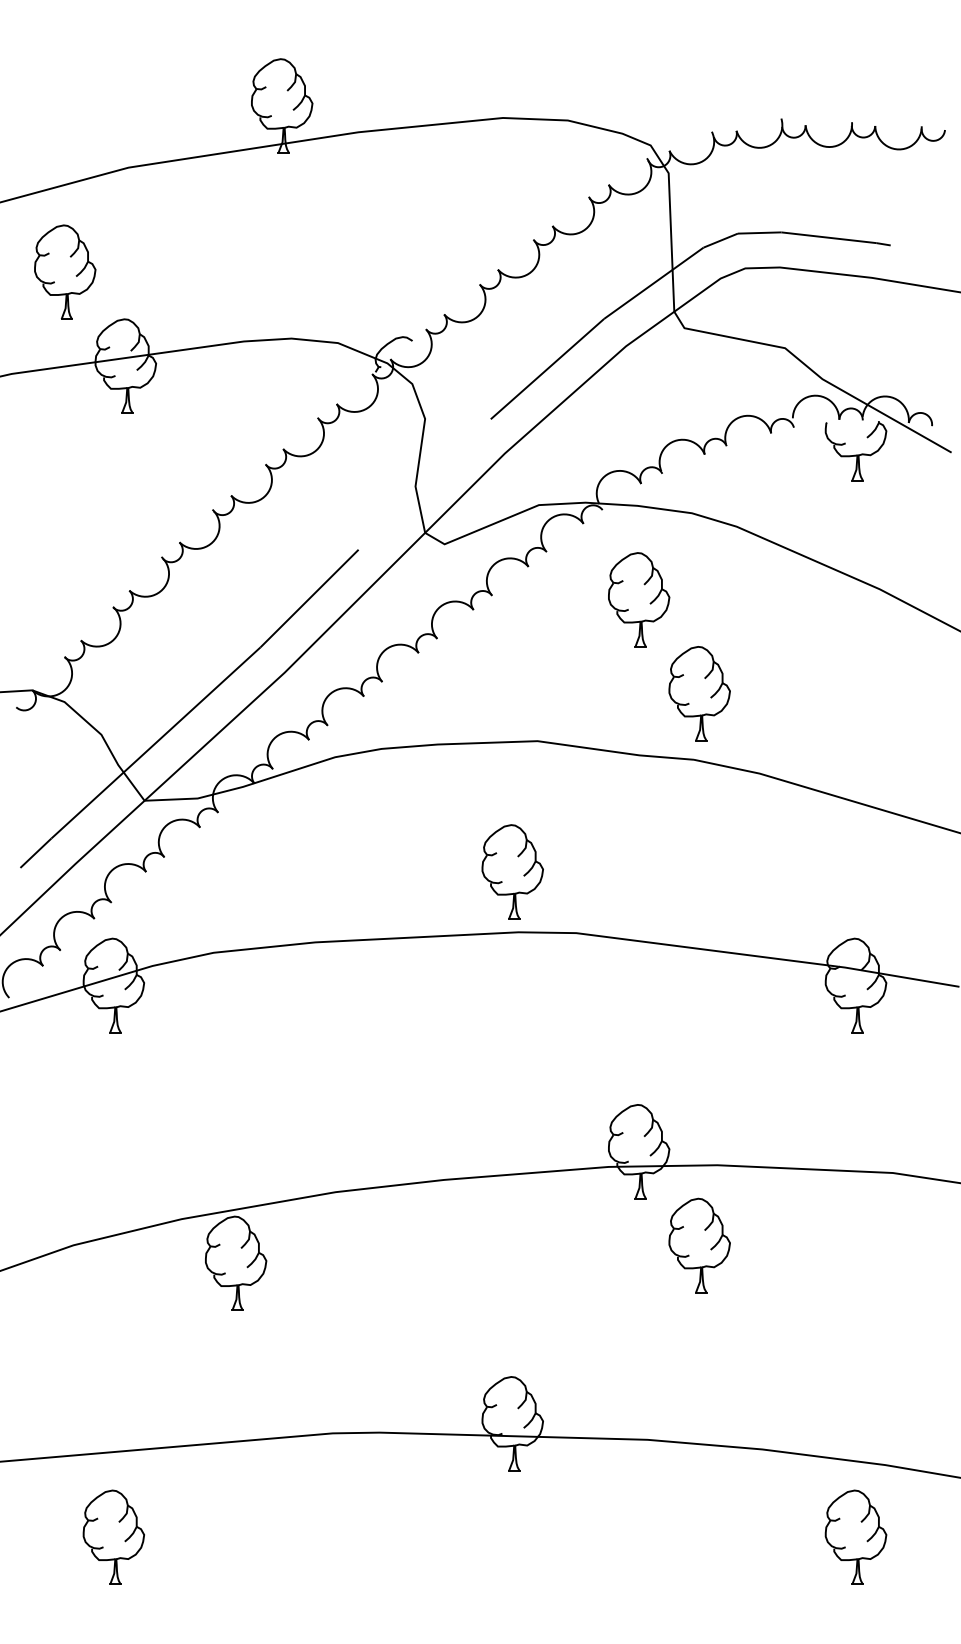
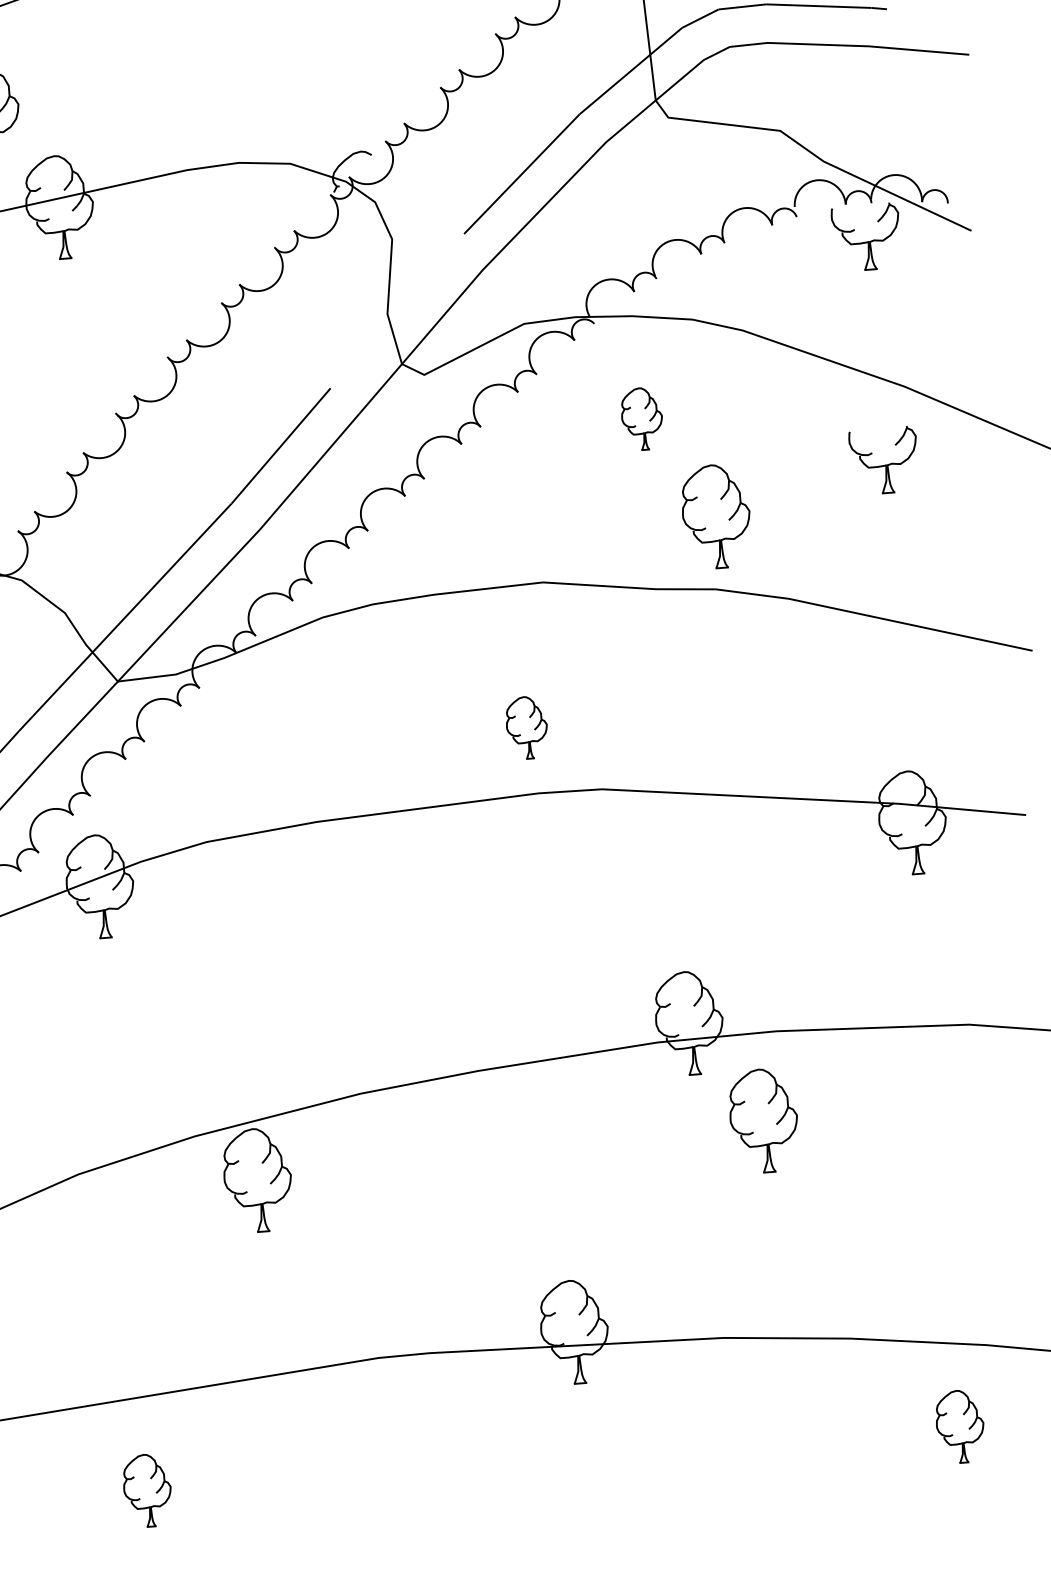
part: (639, 599) -> (642, 418), size x0.6
part: (855, 655) -> (883, 461), added
part: (512, 871) -> (526, 727), size x0.6
part: (113, 1536) -> (147, 1489), size x0.7
part: (855, 1536) -> (959, 1425), size x0.7

